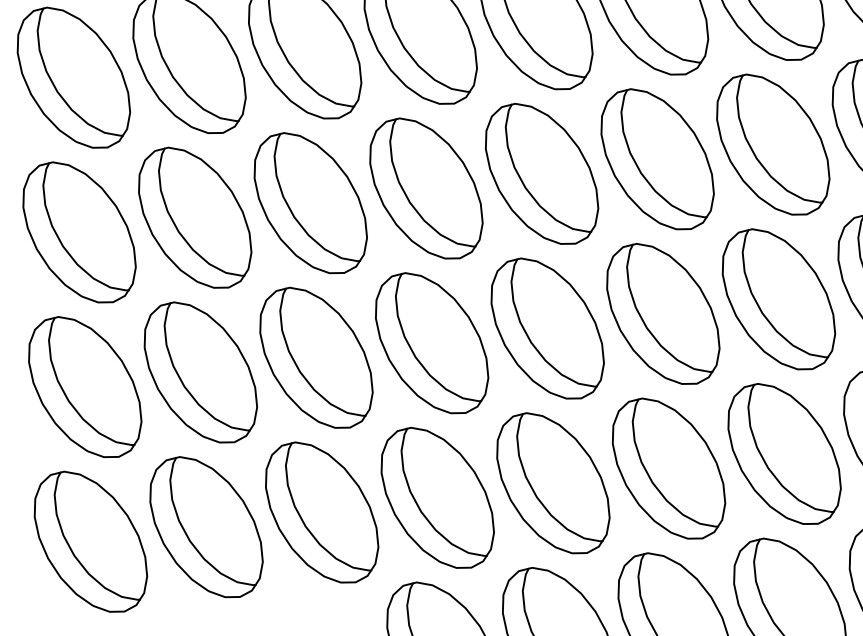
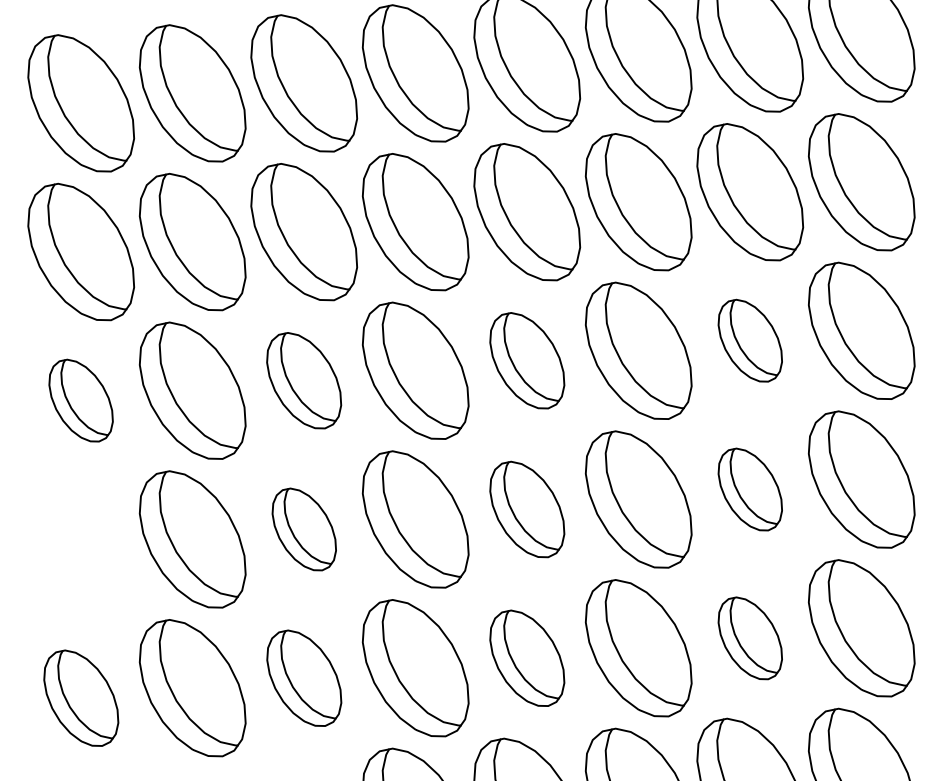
part: (773, 144) -> (750, 340), size x0.6
part: (542, 173) -> (527, 360), size x0.7
part: (309, 202) -> (303, 380), size x0.7
part: (78, 232) -> (80, 400), size x0.6
part: (779, 299) -> (750, 489), size x0.6
part: (547, 328) -> (527, 509), size x0.7
part: (316, 357) -> (304, 529), size x0.6
part: (85, 387) -> (81, 549), removed
part: (784, 454) -> (750, 638), size x0.6
part: (553, 483) -> (527, 658), size x0.7
part: (322, 512) -> (304, 678), size x0.7
part: (91, 542) -> (81, 698), size x0.7

